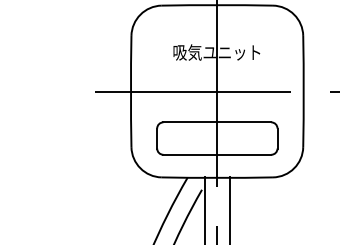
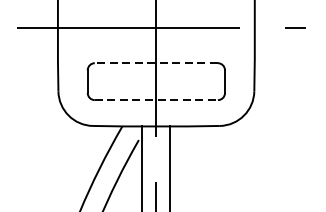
line: (217, 122) -> (156, 63), solid -> dashed
line: (217, 154) -> (156, 99), solid -> dashed

